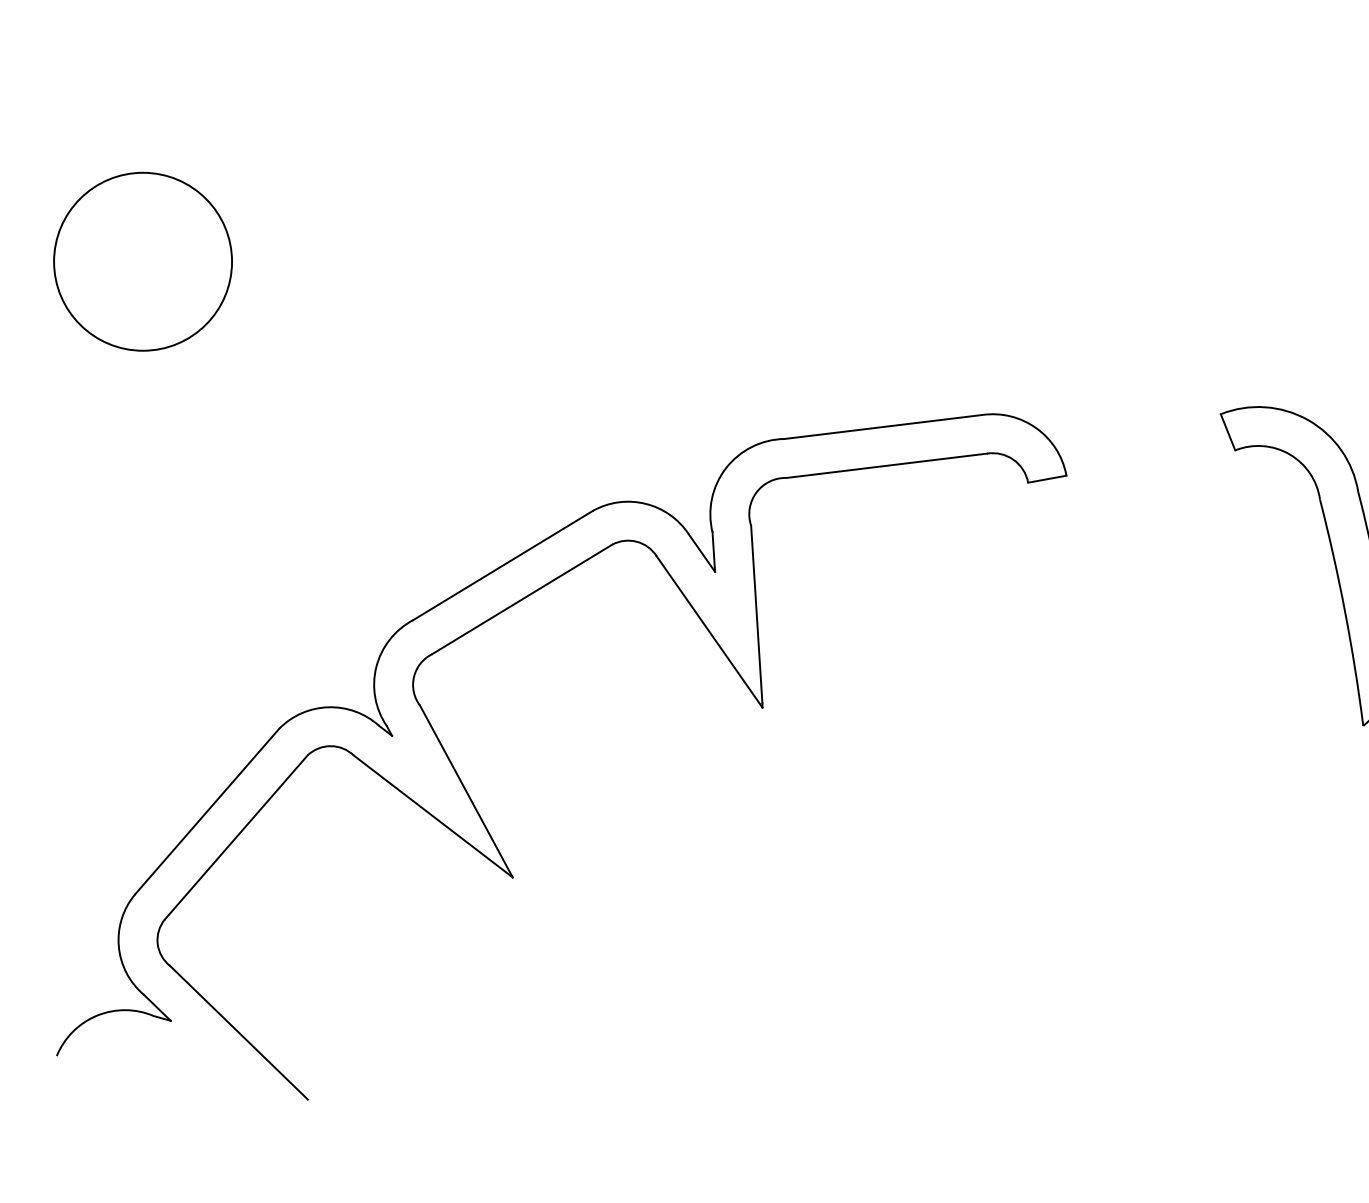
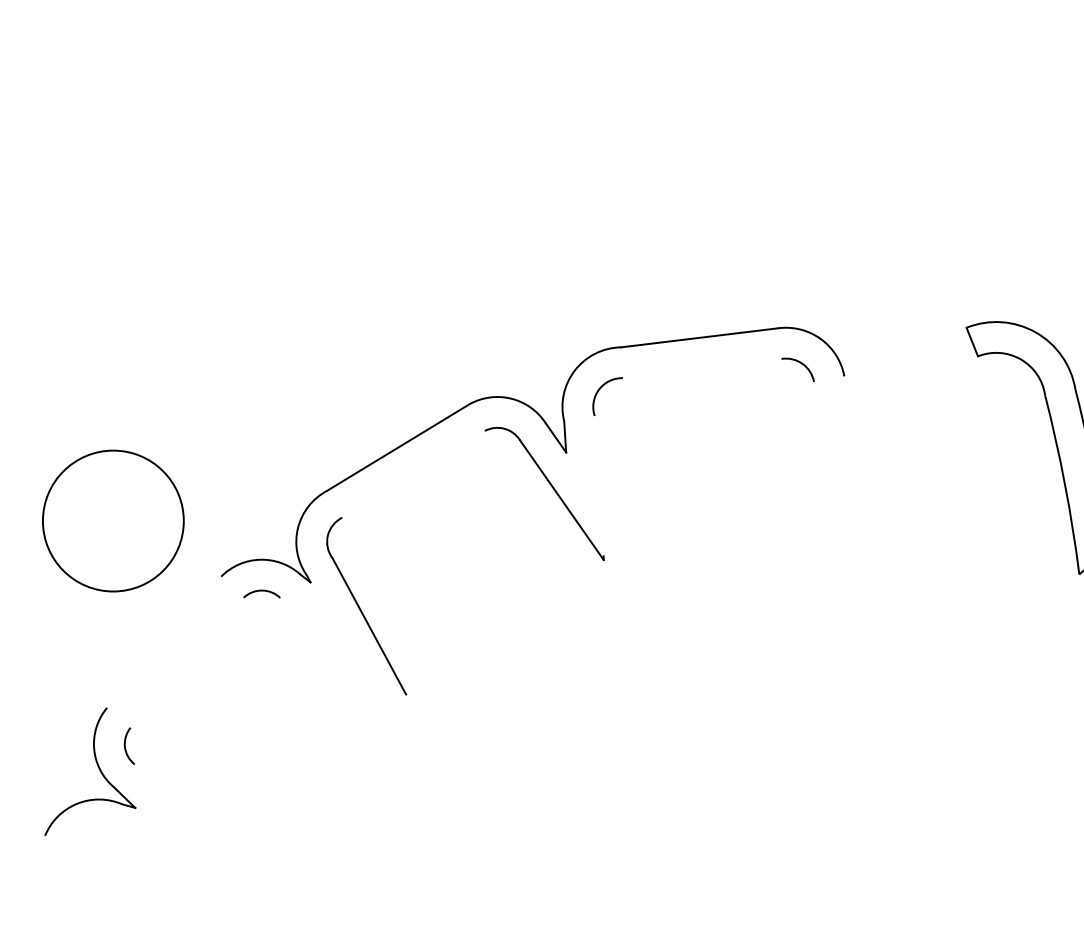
circle: (143, 261) -> (113, 520), moved
line: (885, 465) -> (701, 368), removed
line: (1047, 478) -> (829, 378), removed
line: (522, 599) -> (413, 474), removed
line: (755, 614) -> (598, 486), removed
line: (207, 810) -> (164, 641), removed
line: (433, 815) -> (343, 645), removed
line: (235, 837) -> (186, 662), removed
line: (237, 1032) -> (188, 817), removed

